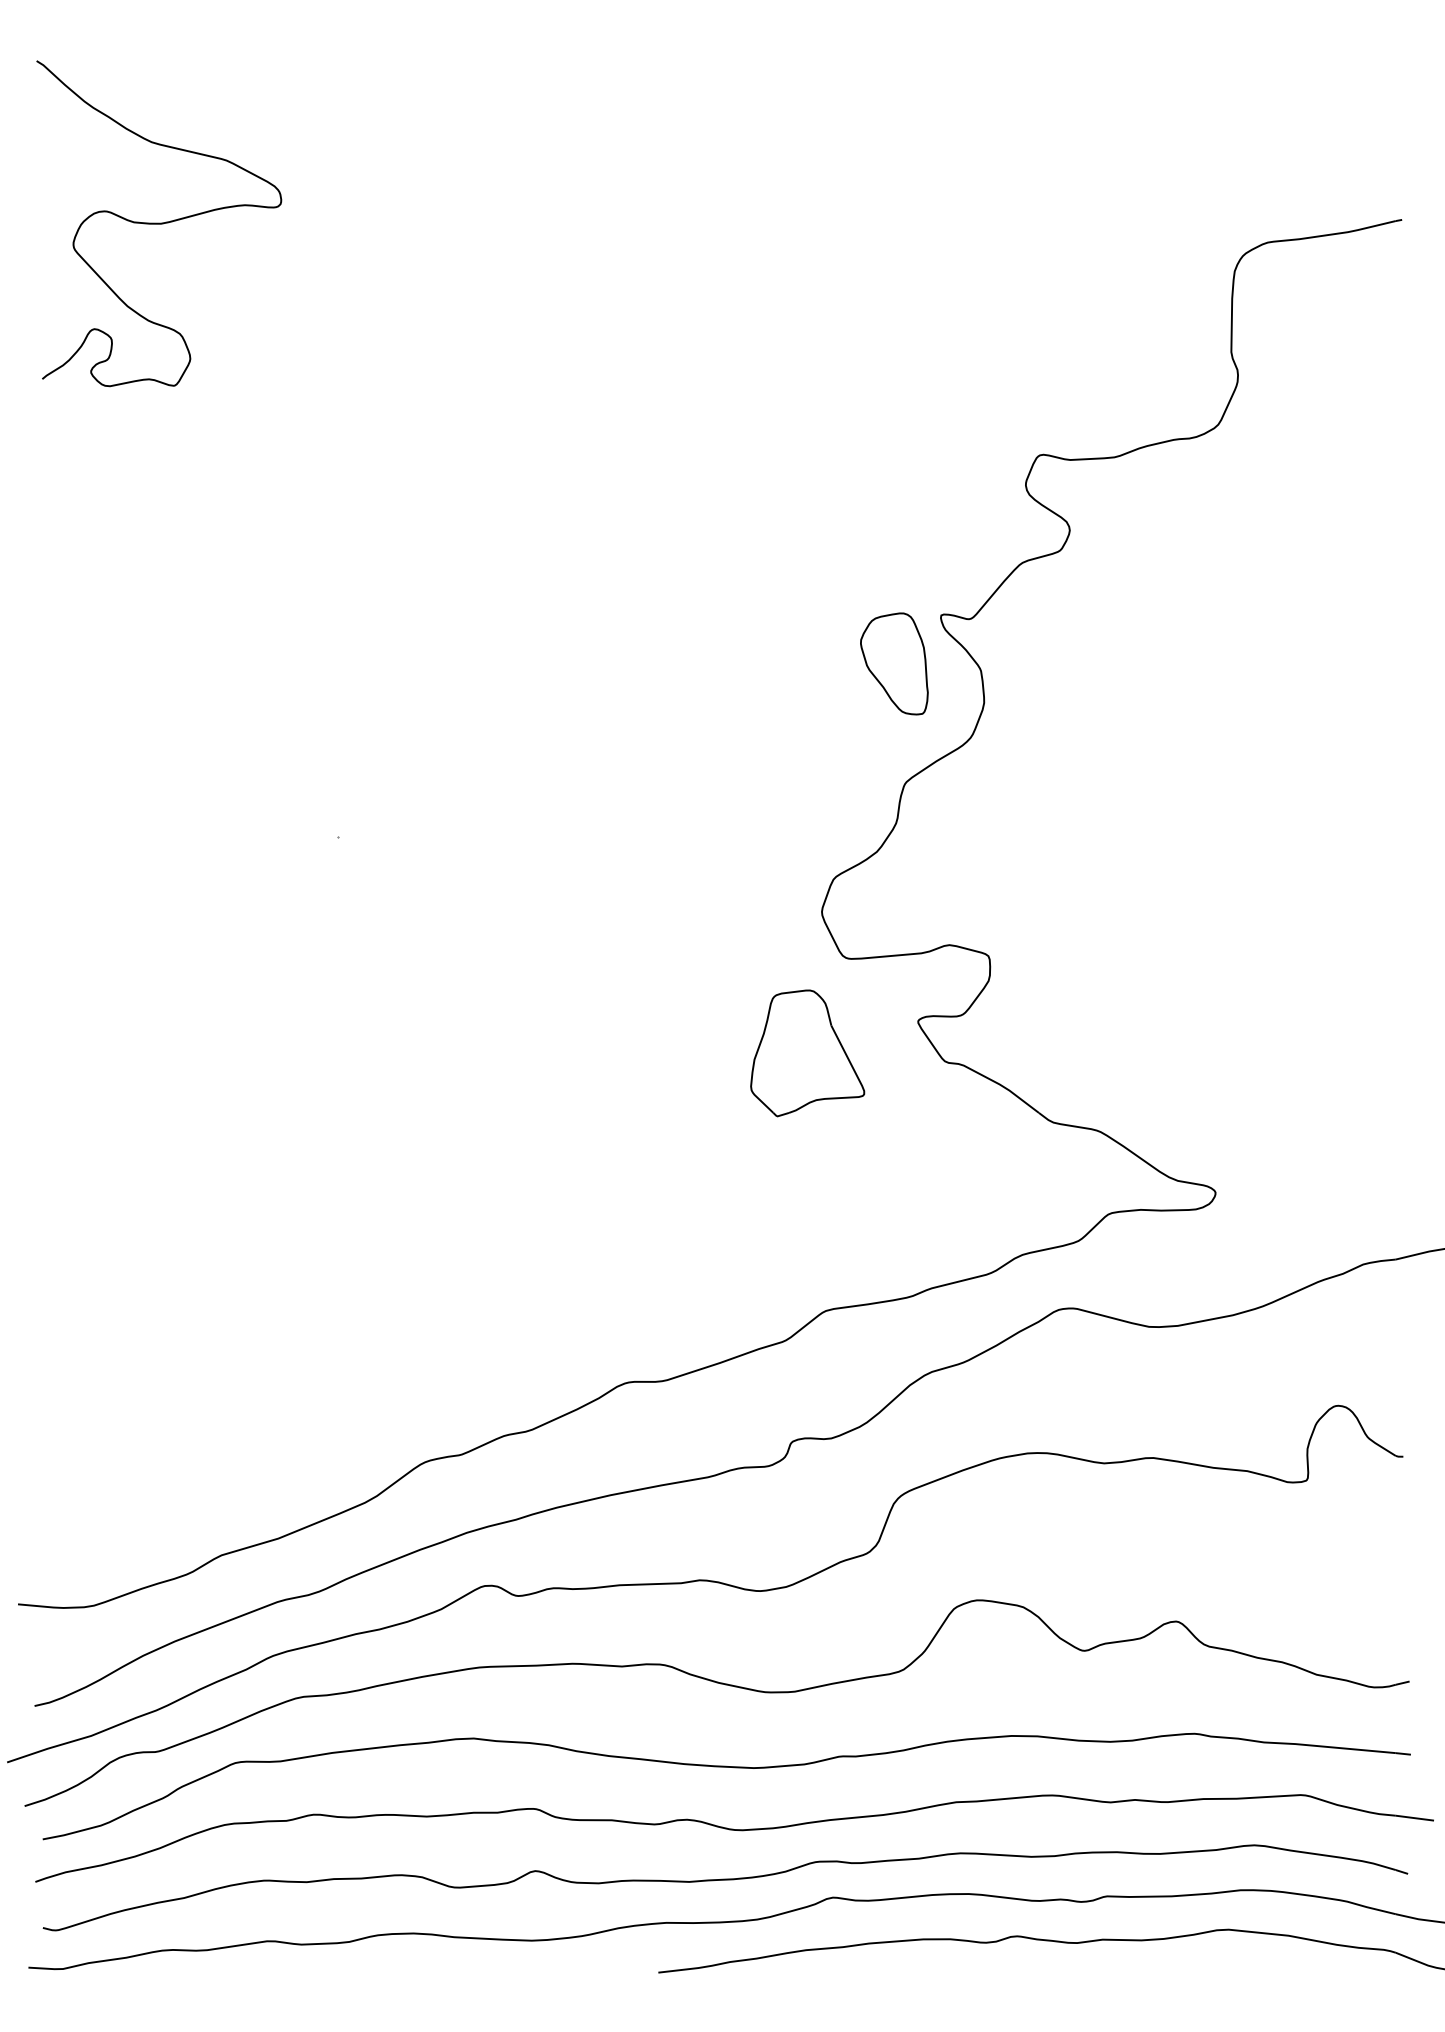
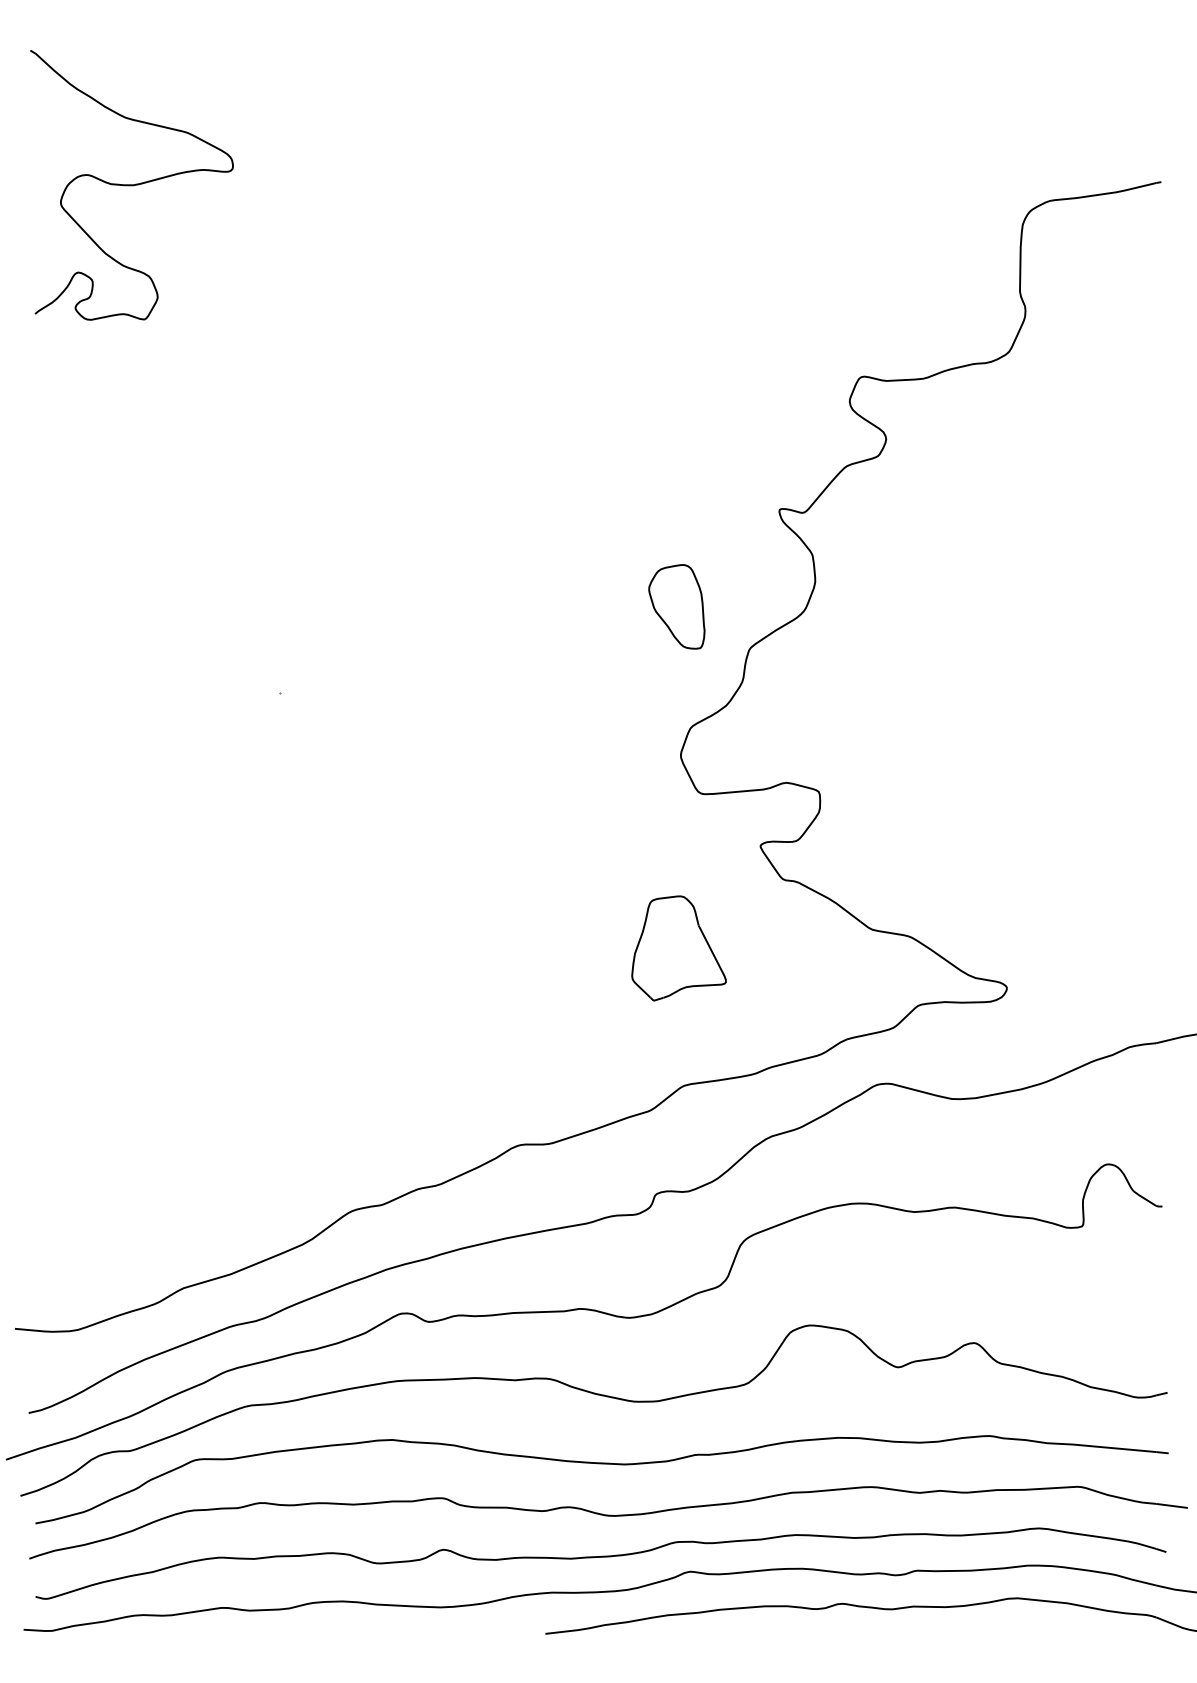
part: (893, 663) -> (676, 606), moved
part: (807, 1053) -> (678, 948), moved

